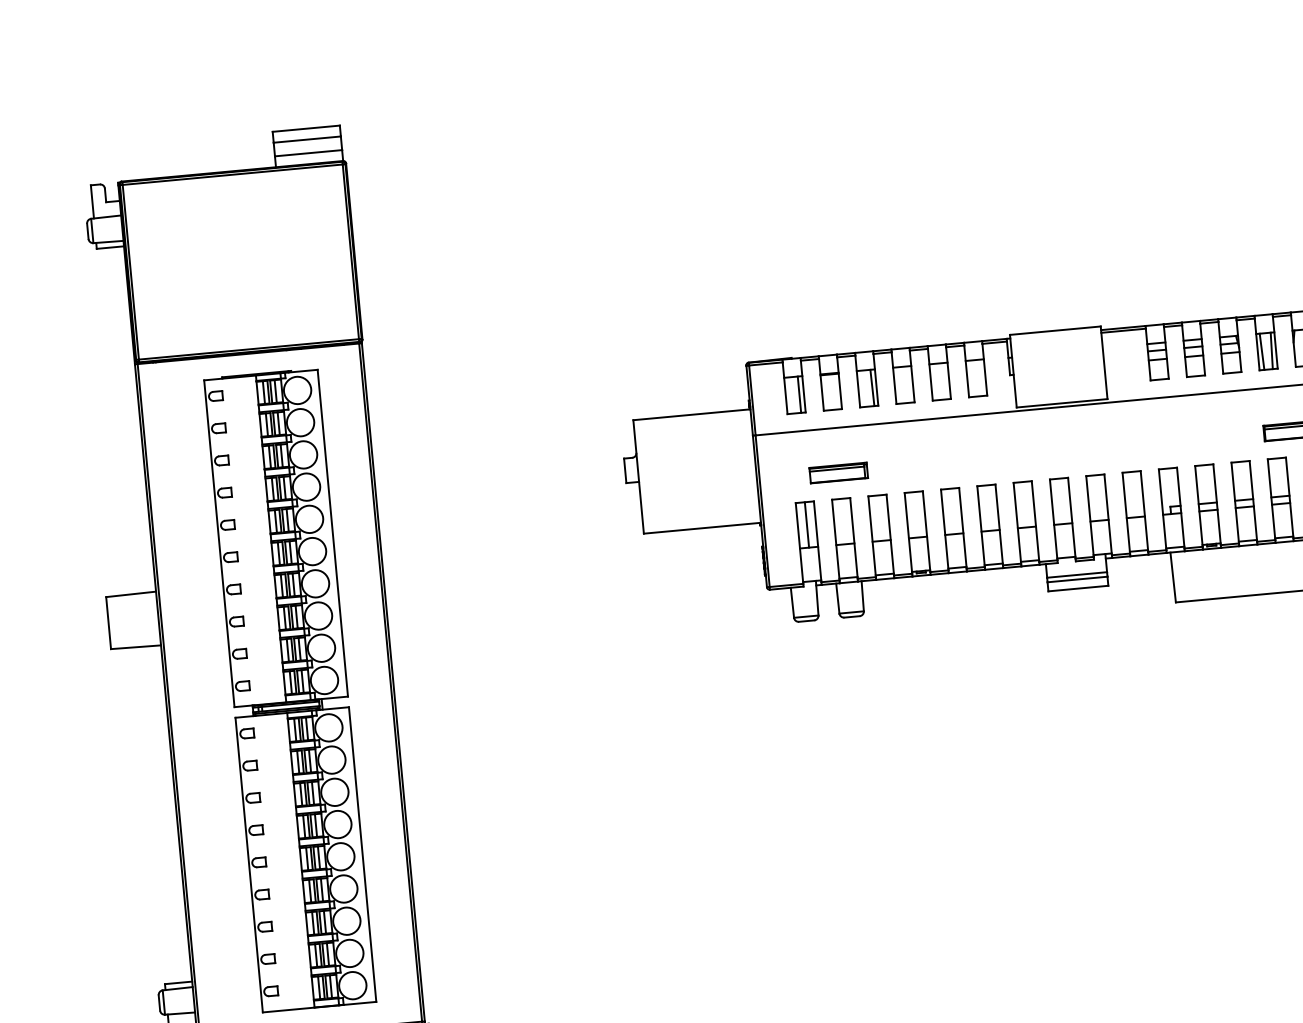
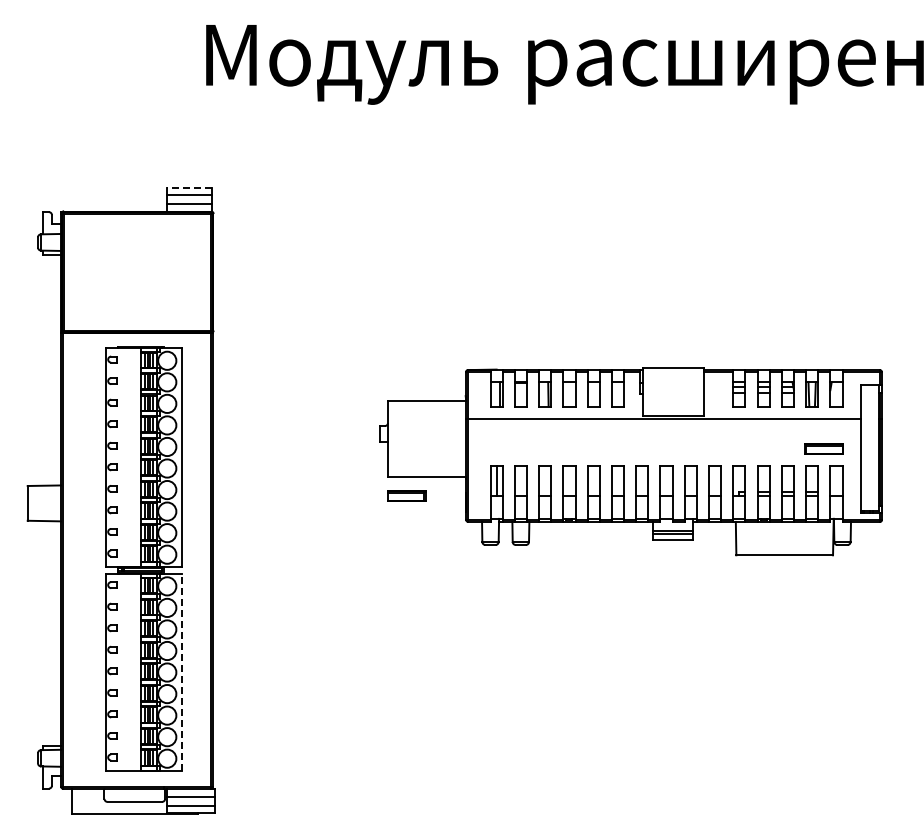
line: (305, 128) -> (188, 187), solid -> dashed
part: (838, 472) -> (406, 495), moved
line: (361, 853) -> (181, 671), solid -> dashed

